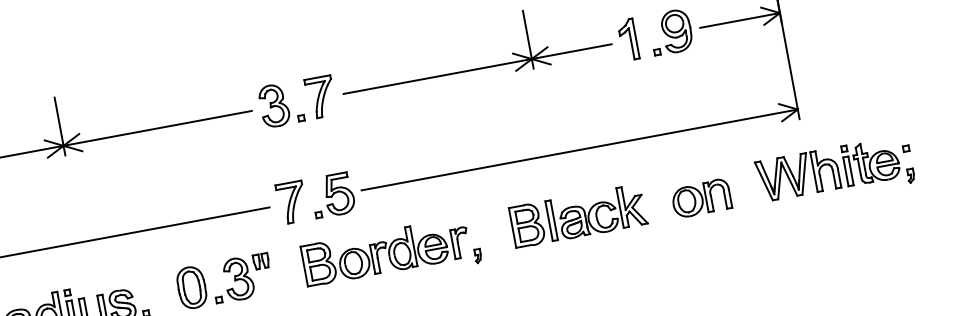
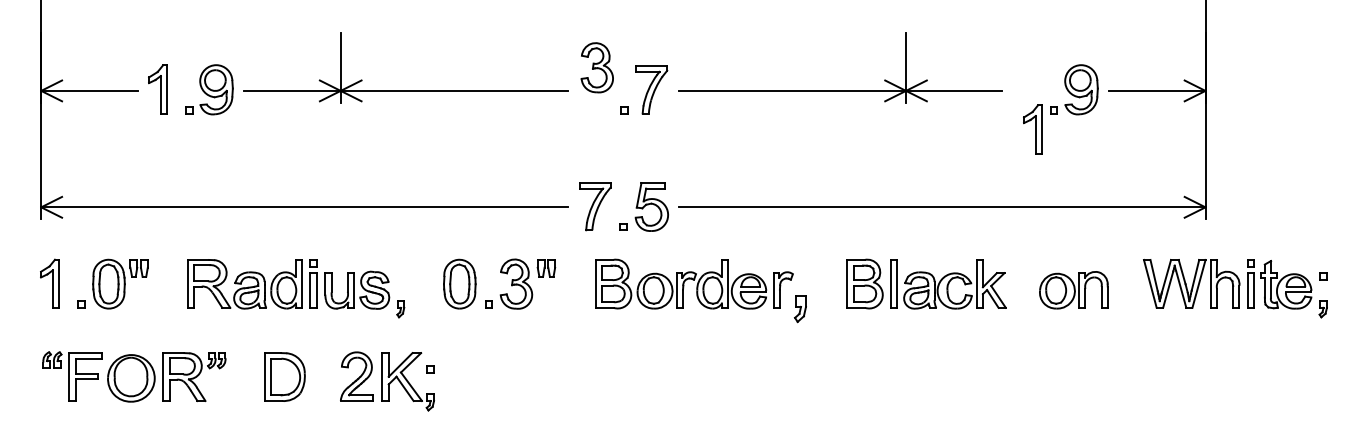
part: (628, 40) -> (1032, 129), moved
part: (273, 105) -> (596, 67), moved
part: (478, 256) -> (800, 309), size x1.6

